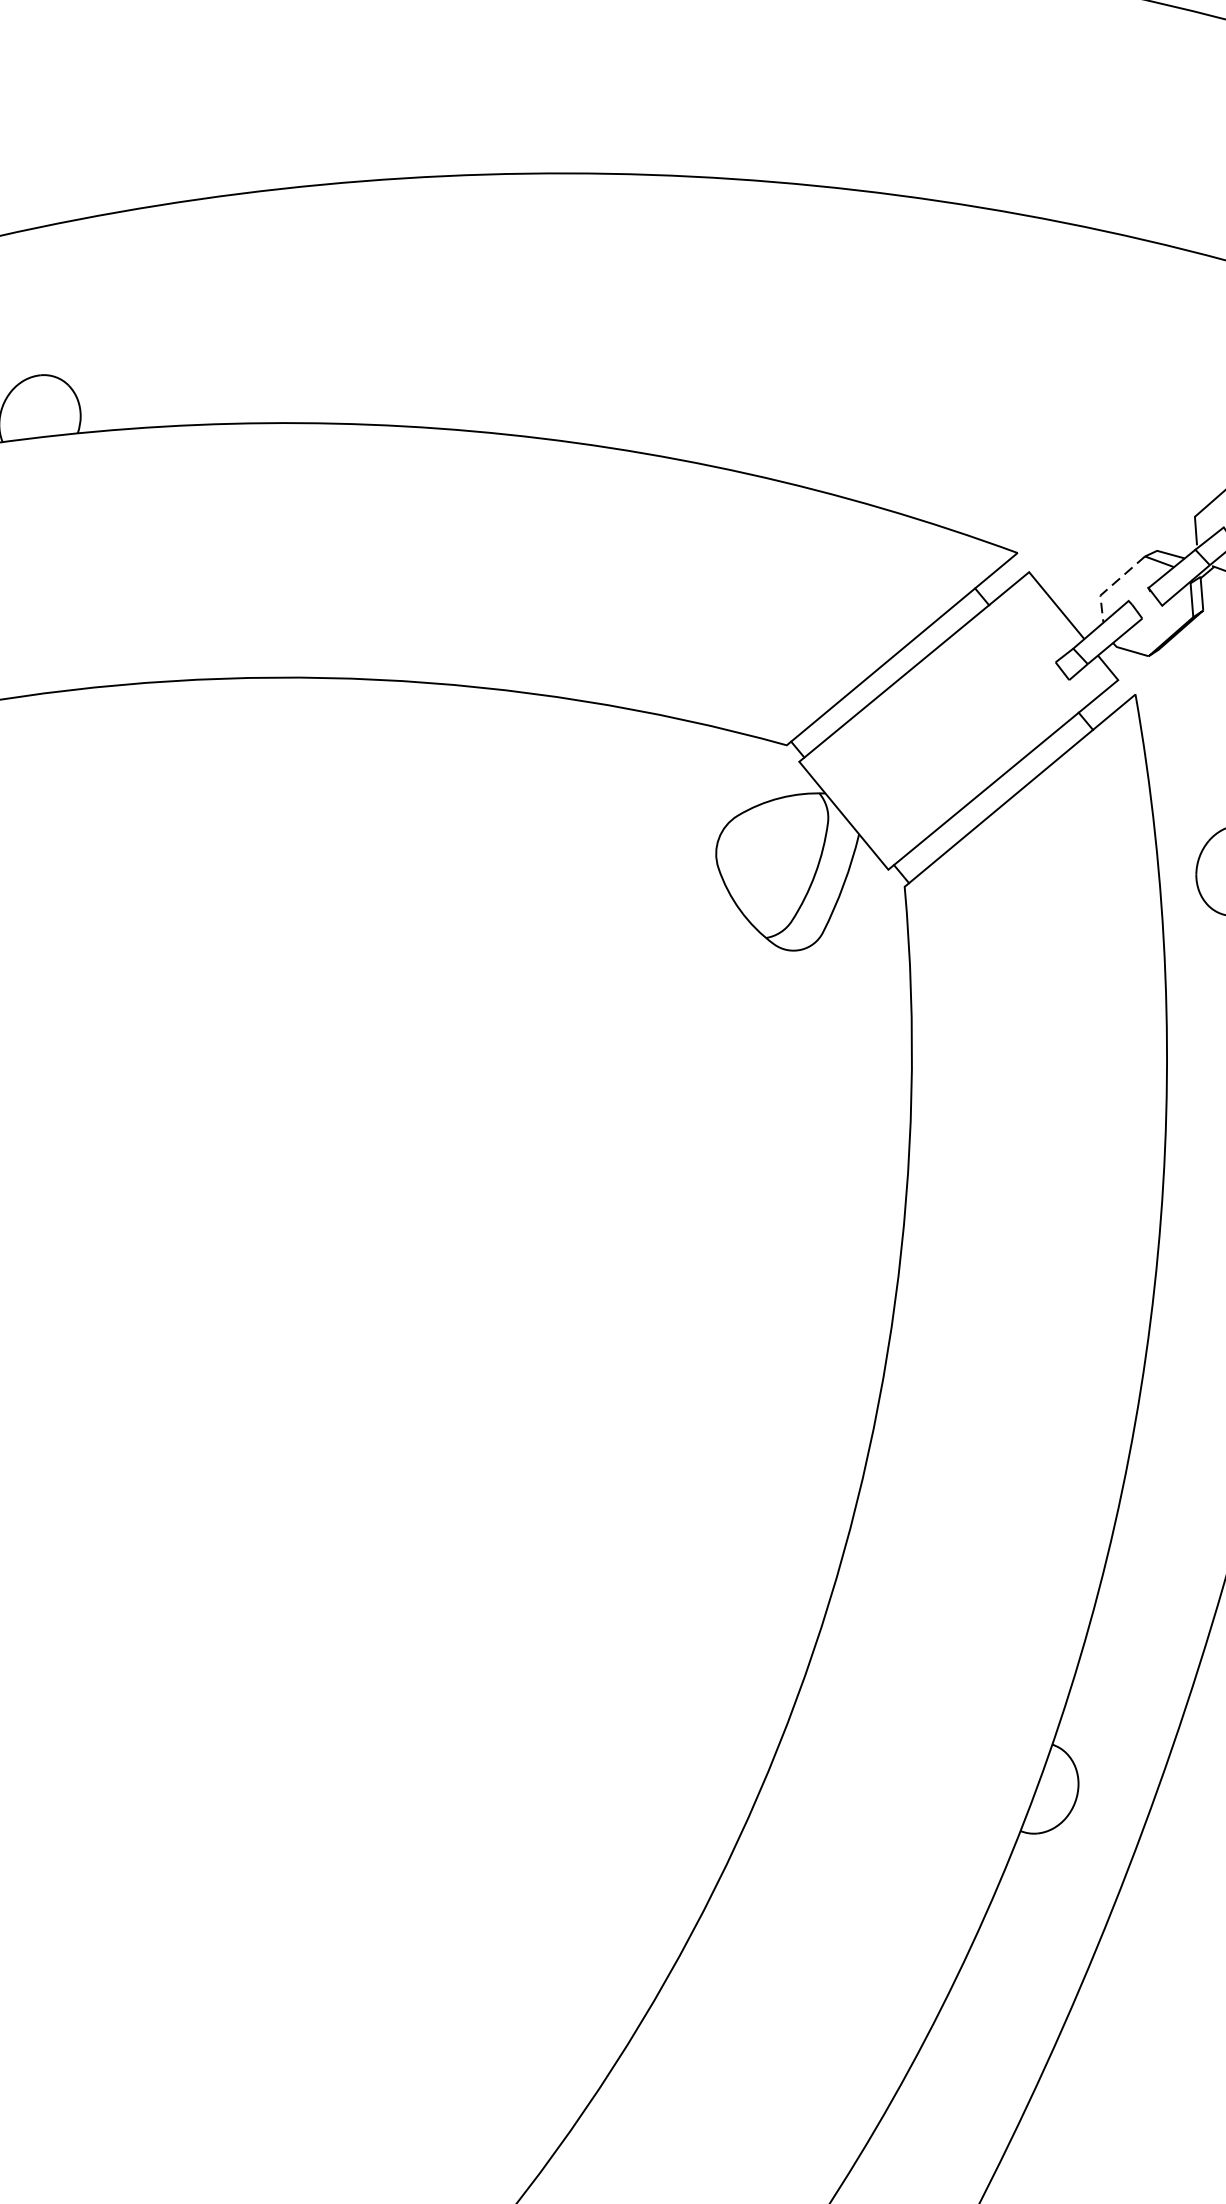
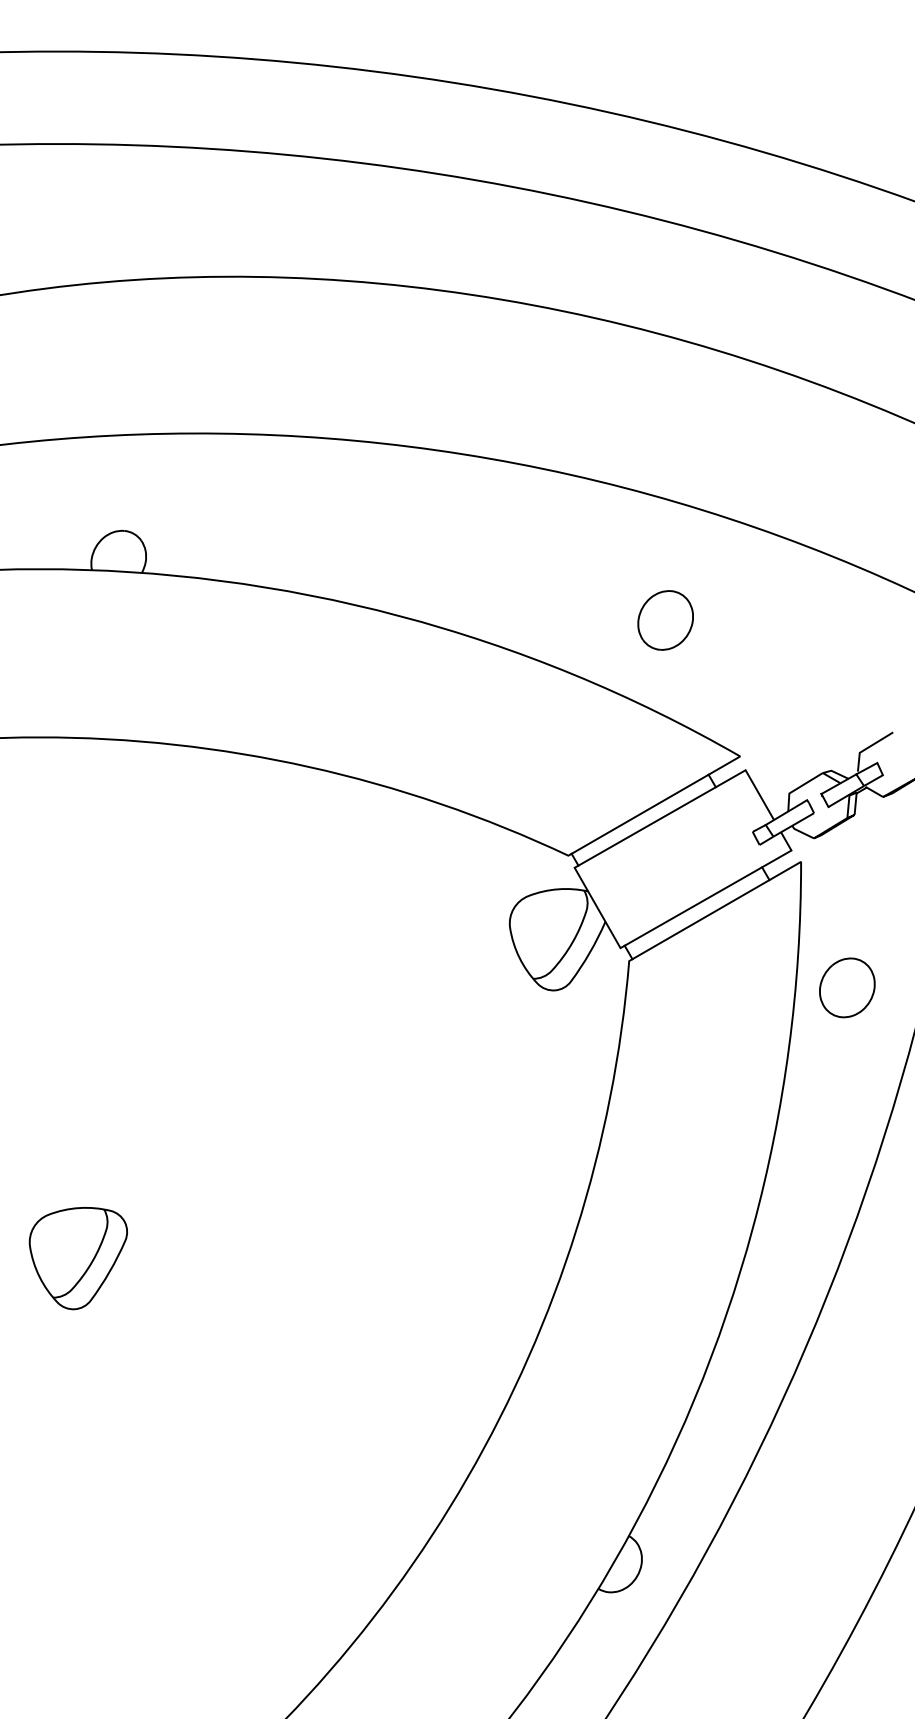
part: (871, 369) -> (665, 620), added
line: (1111, 586) -> (797, 788), dashed -> solid
part: (158, 1472) -> (77, 1258), added

